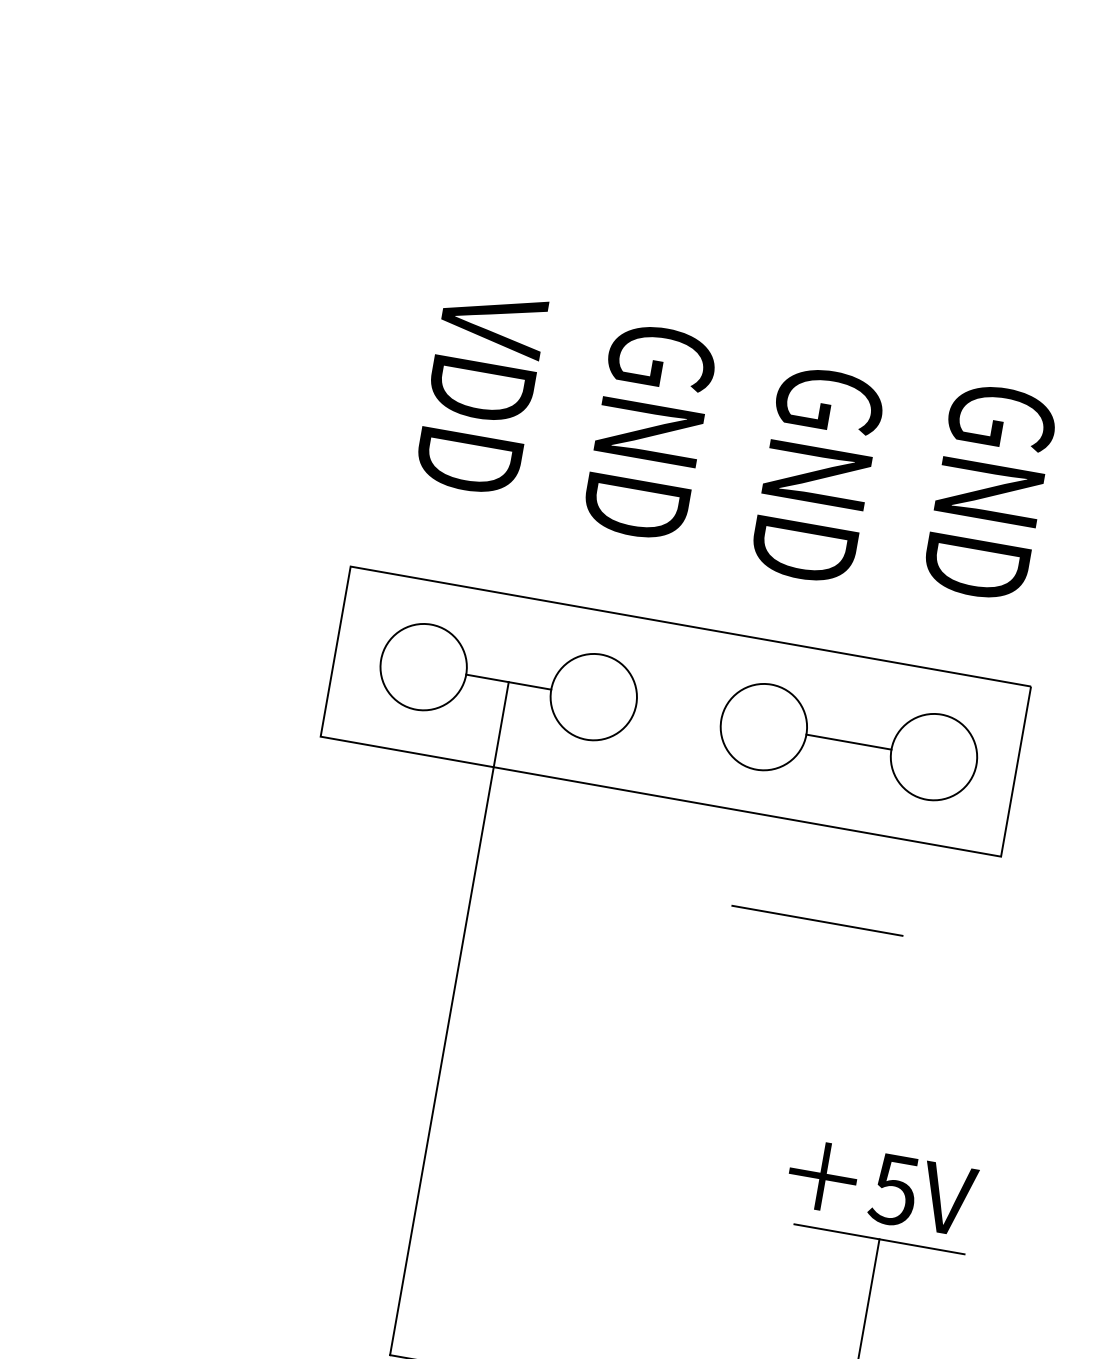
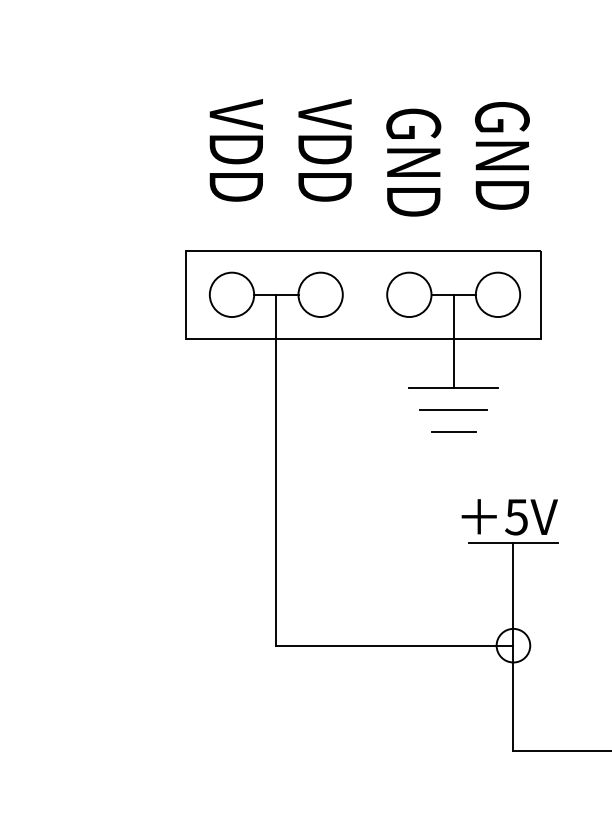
text: (648, 429) -> (324, 154), GND -> VDD
line: (832, 831) -> (453, 341), added
line: (809, 963) -> (453, 410), added
line: (802, 1006) -> (453, 432), added

